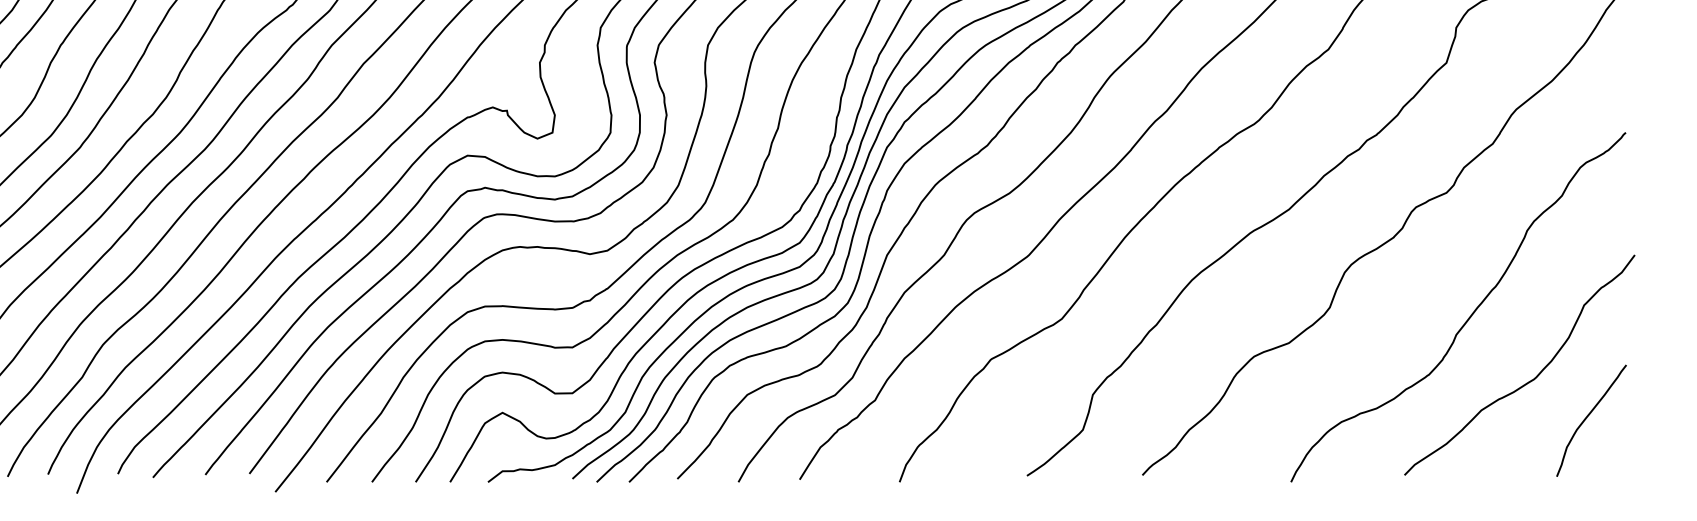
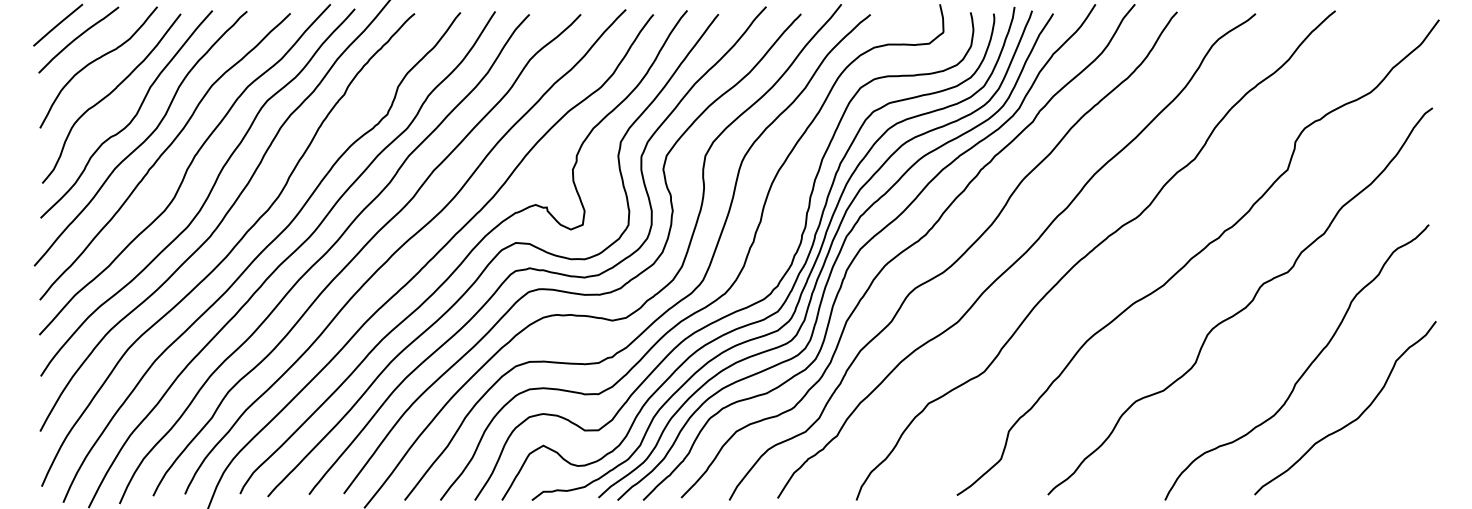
curve: (1588, 417) -> (1399, 449), removed

